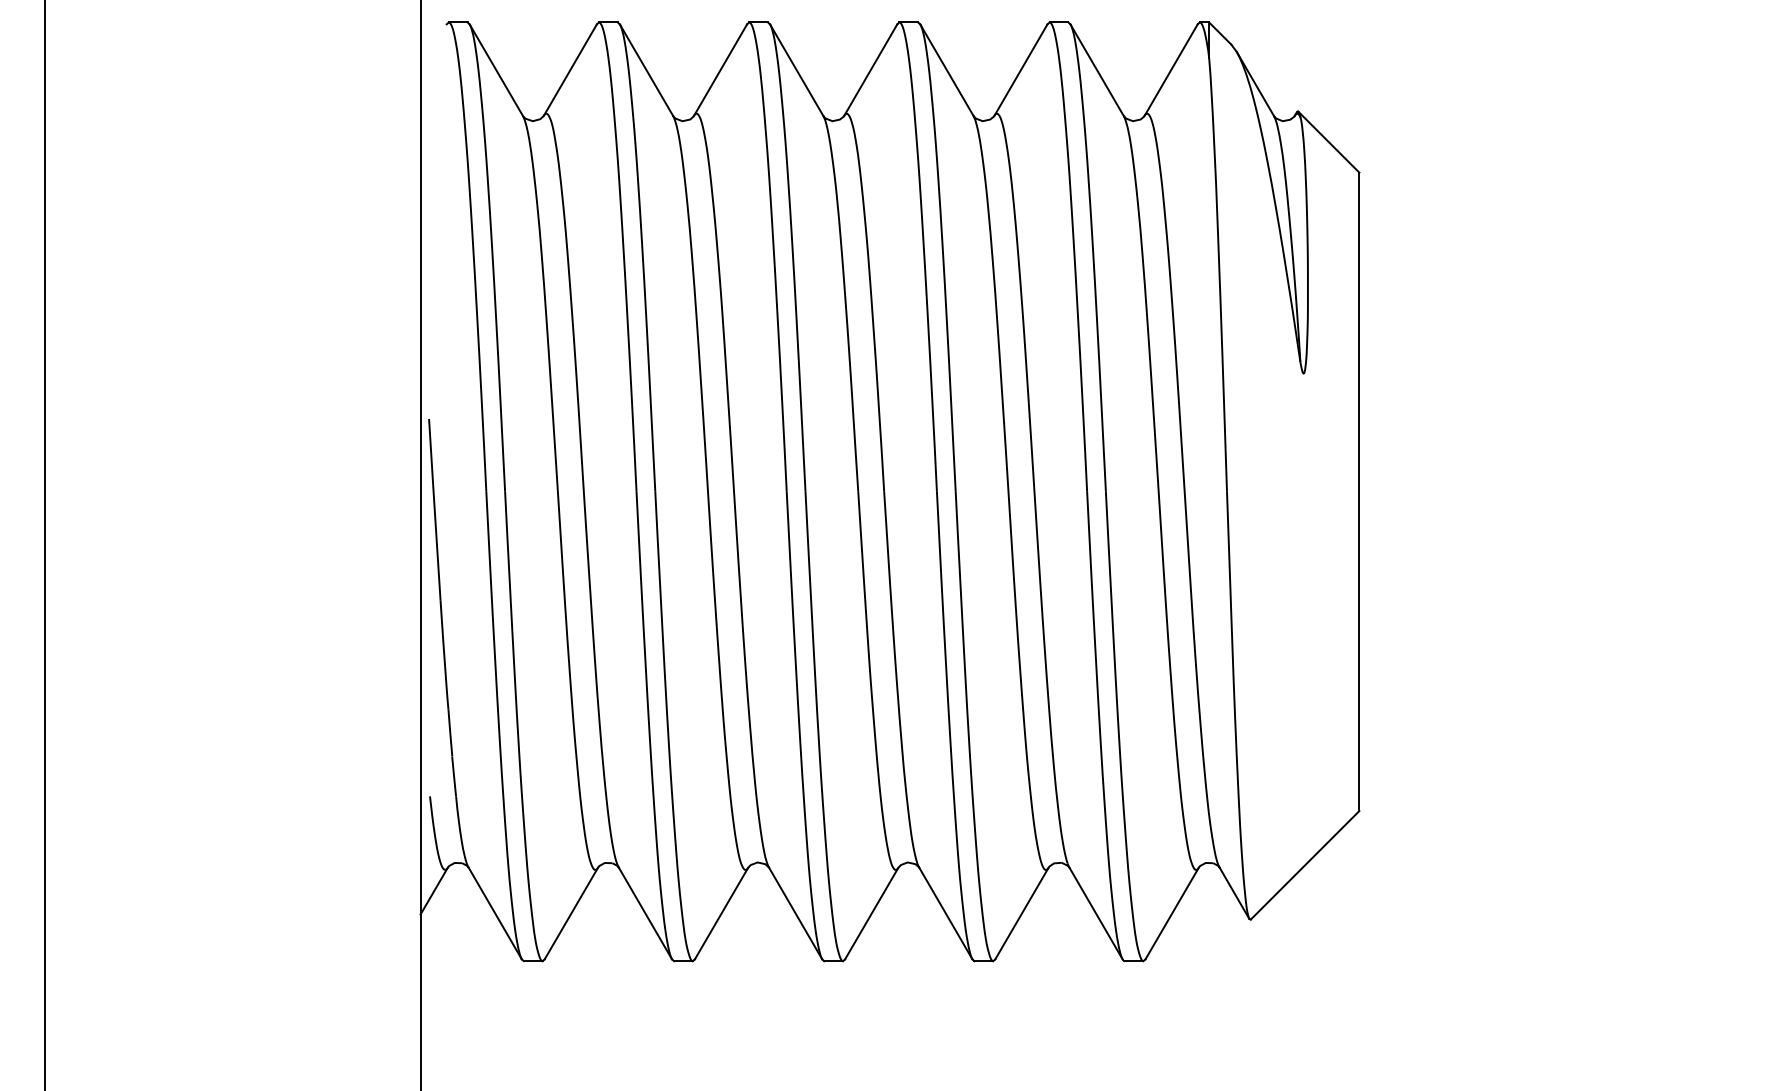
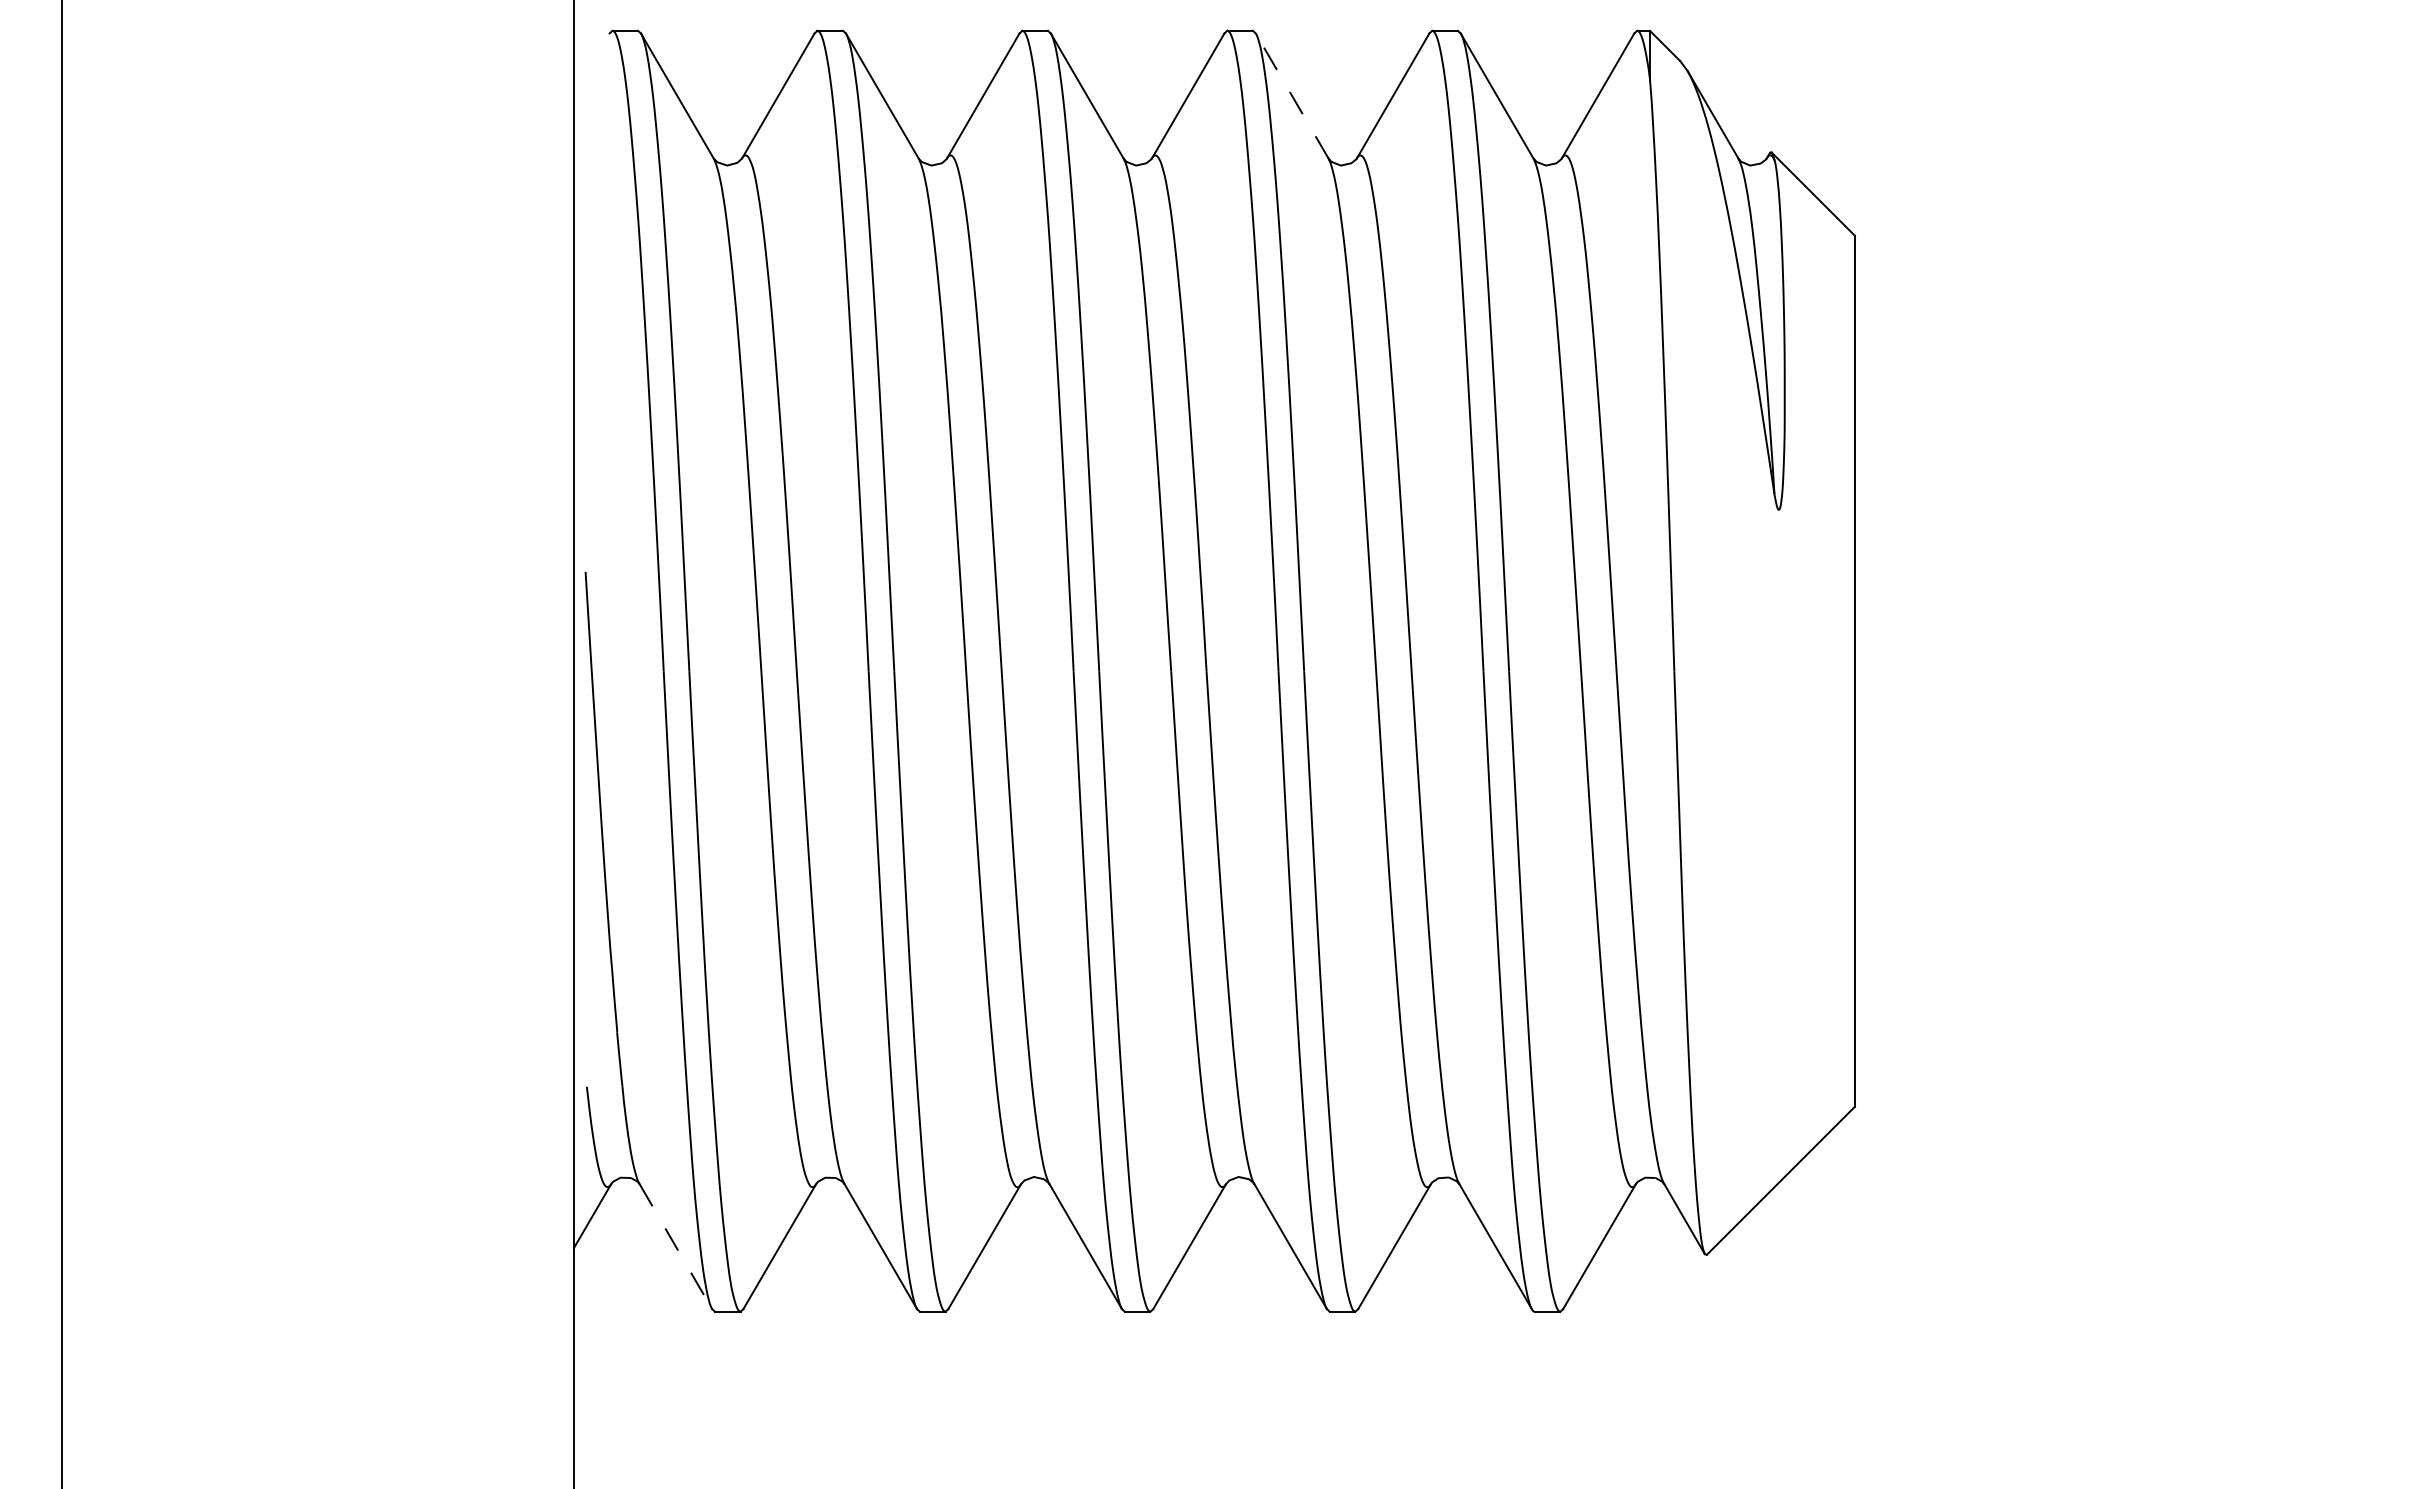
line: (946, 69) -> (1291, 95), solid -> dashed
line: (495, 914) -> (676, 1247), solid -> dashed

